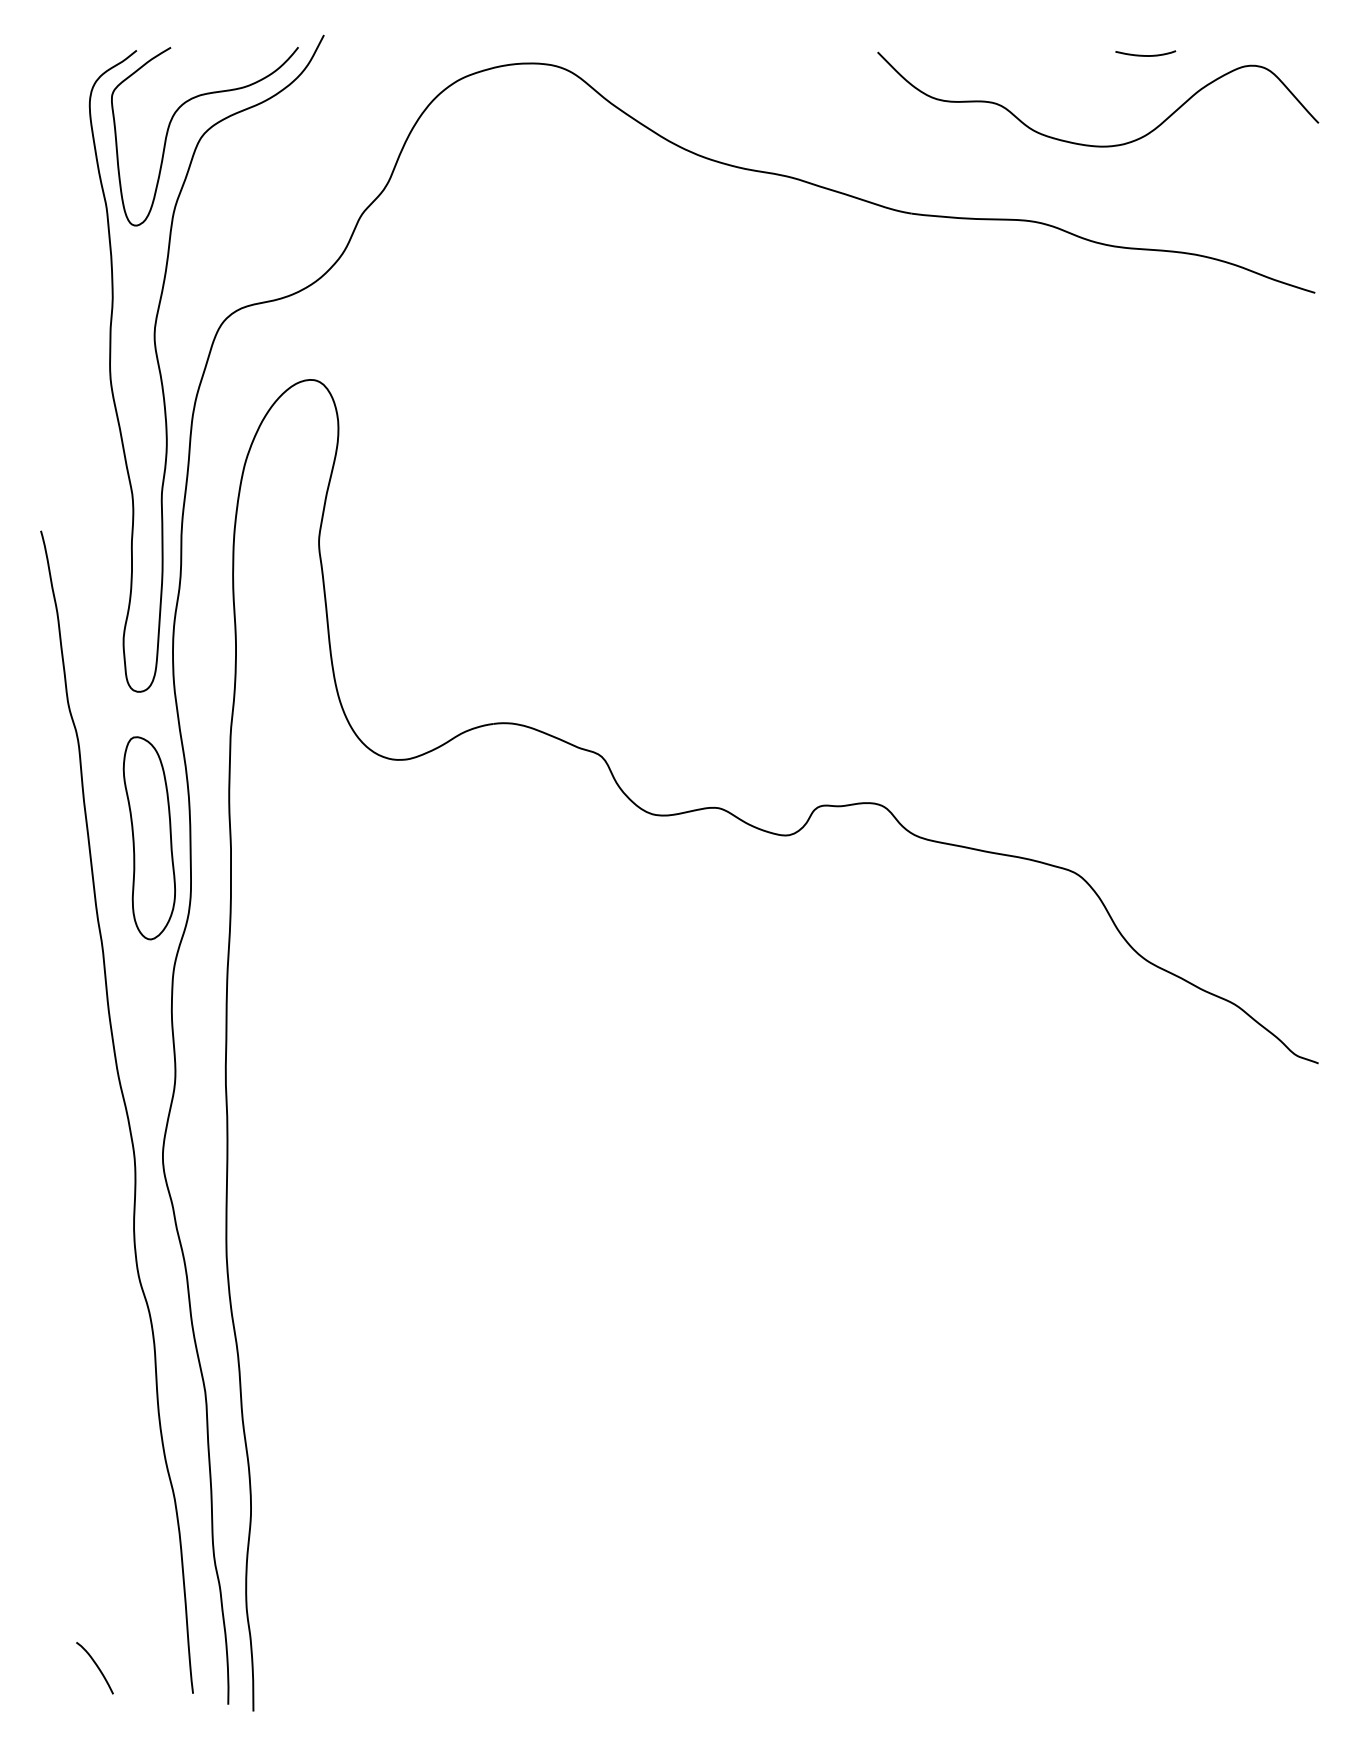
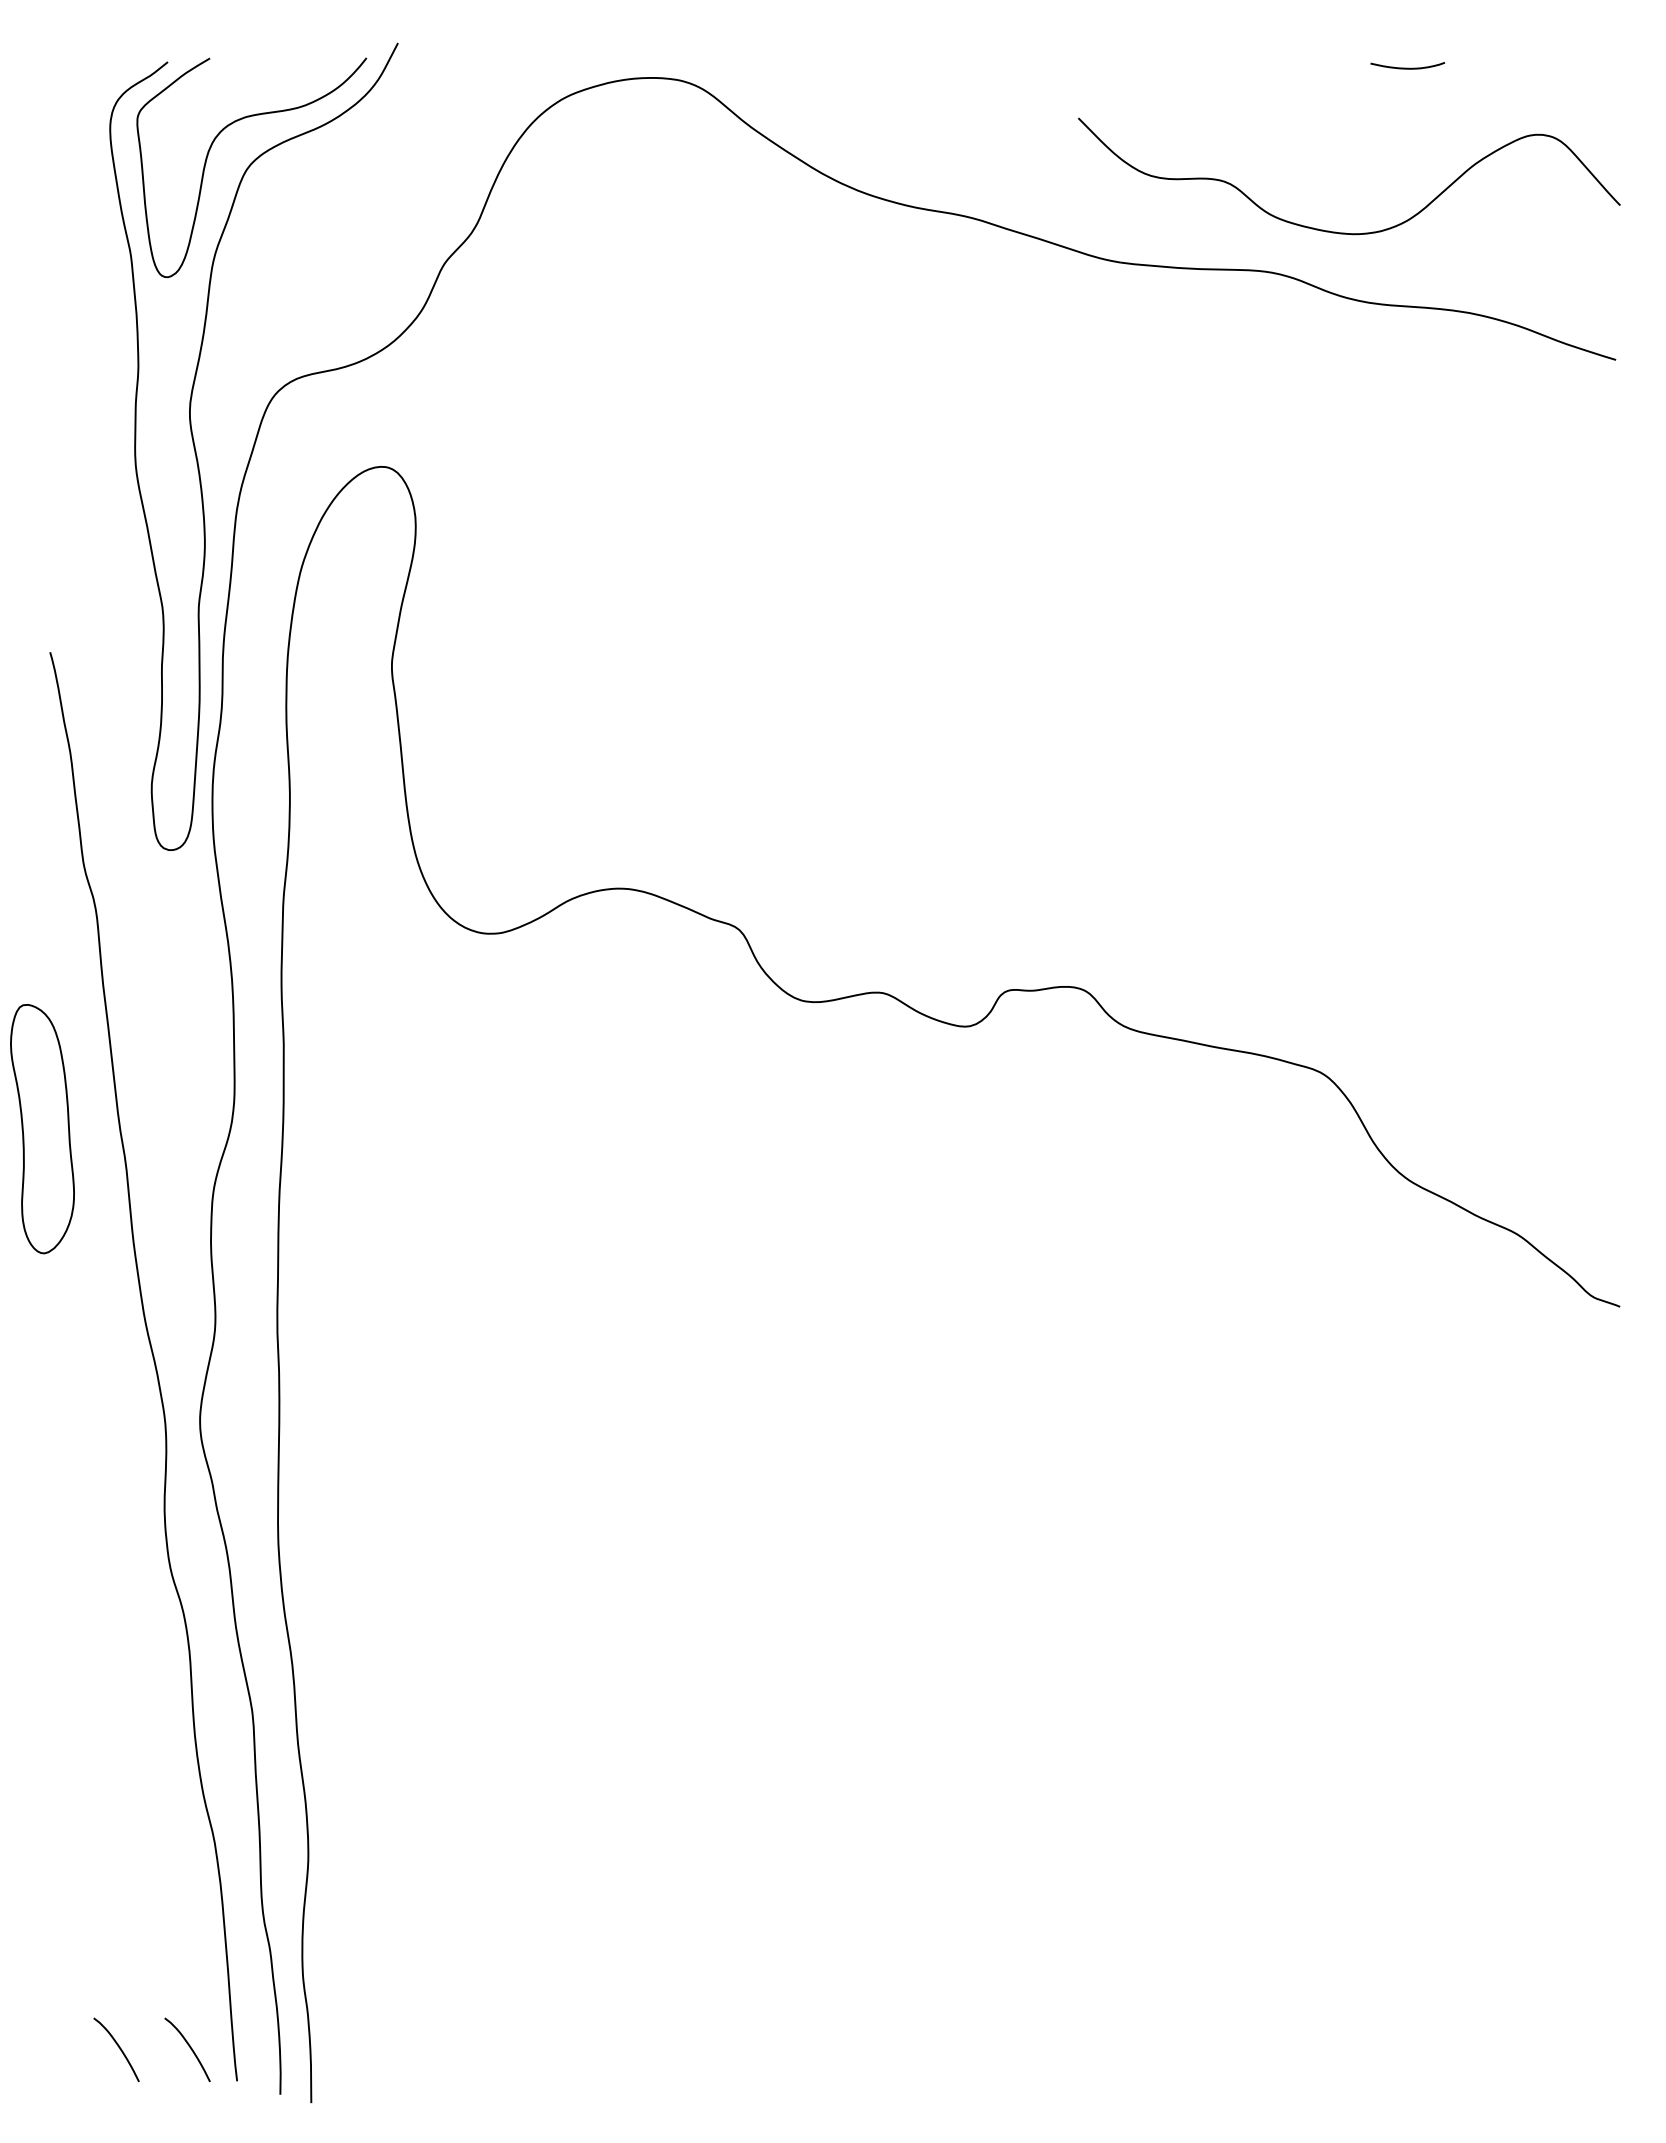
curve: (1095, 145) -> (1345, 232), moved
part: (149, 838) -> (42, 1129), moved
curve: (154, 1666) -> (189, 2047), added

